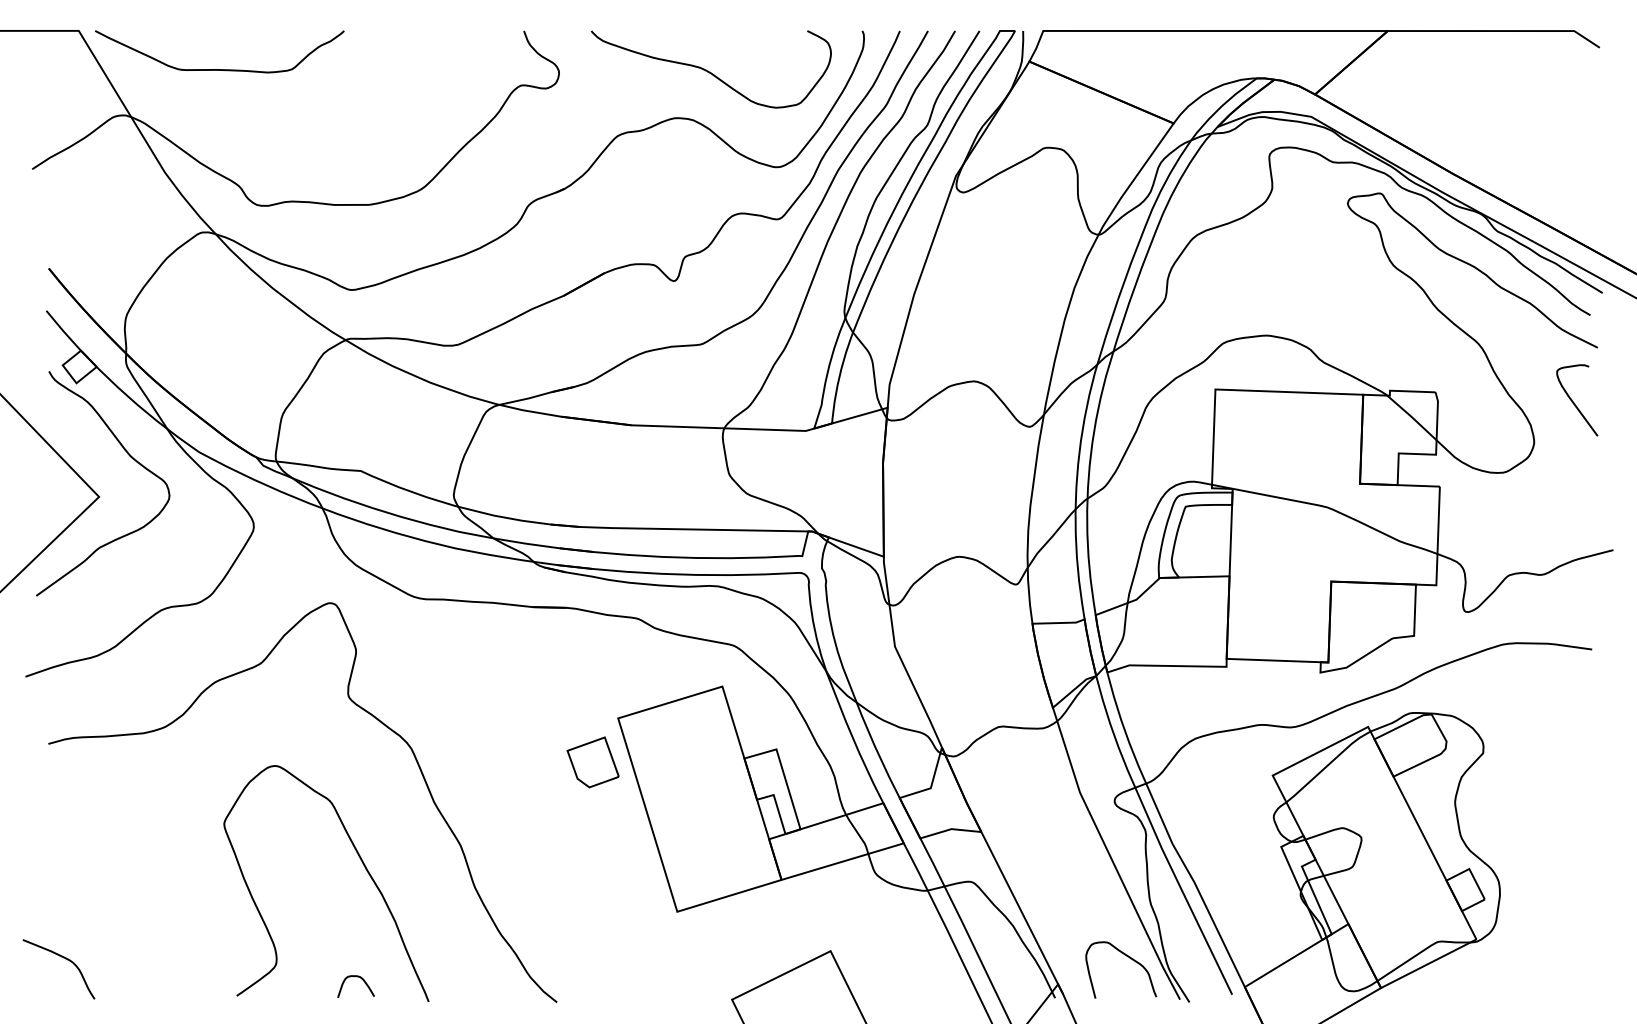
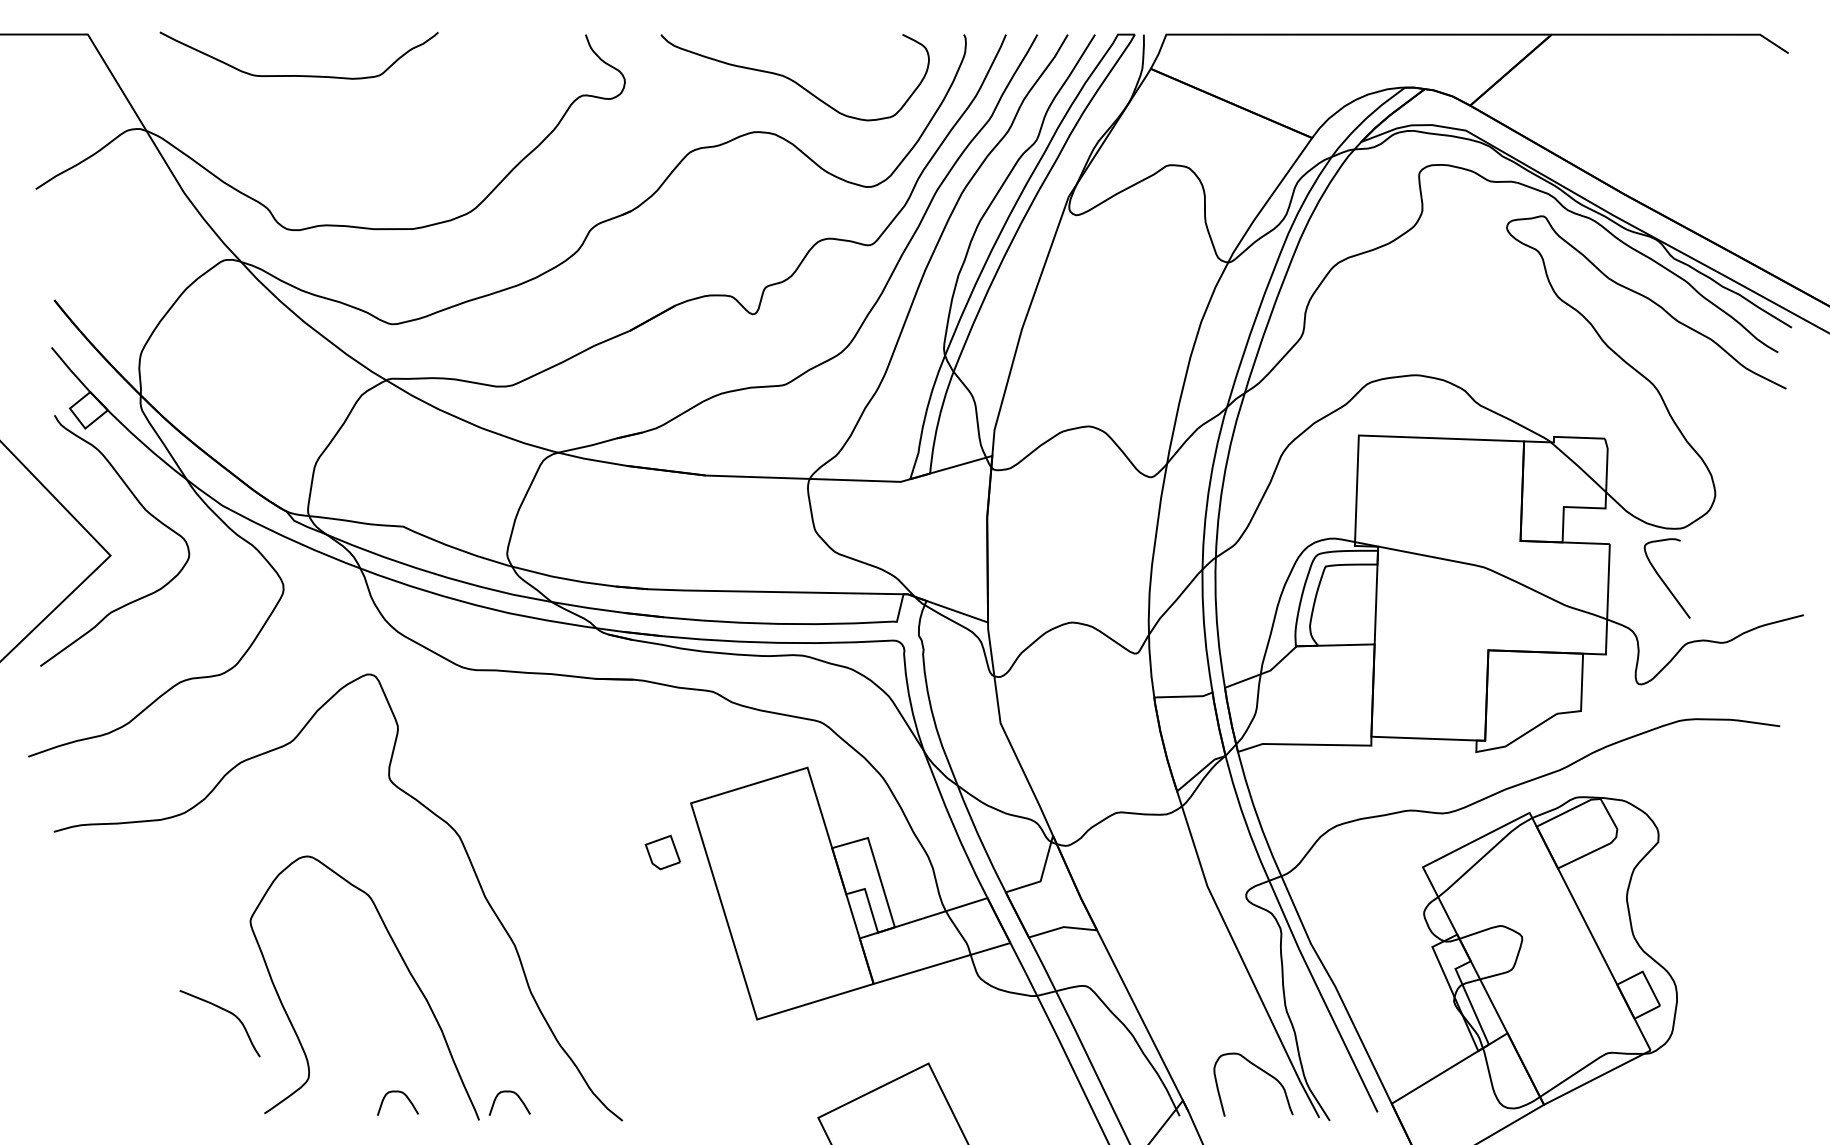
curve: (219, 69) -> (298, 75), moved
curve: (1574, 402) -> (1664, 580), moved
part: (592, 762) -> (662, 852), size x0.6
curve: (63, 958) -> (225, 1011), moved
curve: (456, 977) -> (510, 1093), added

